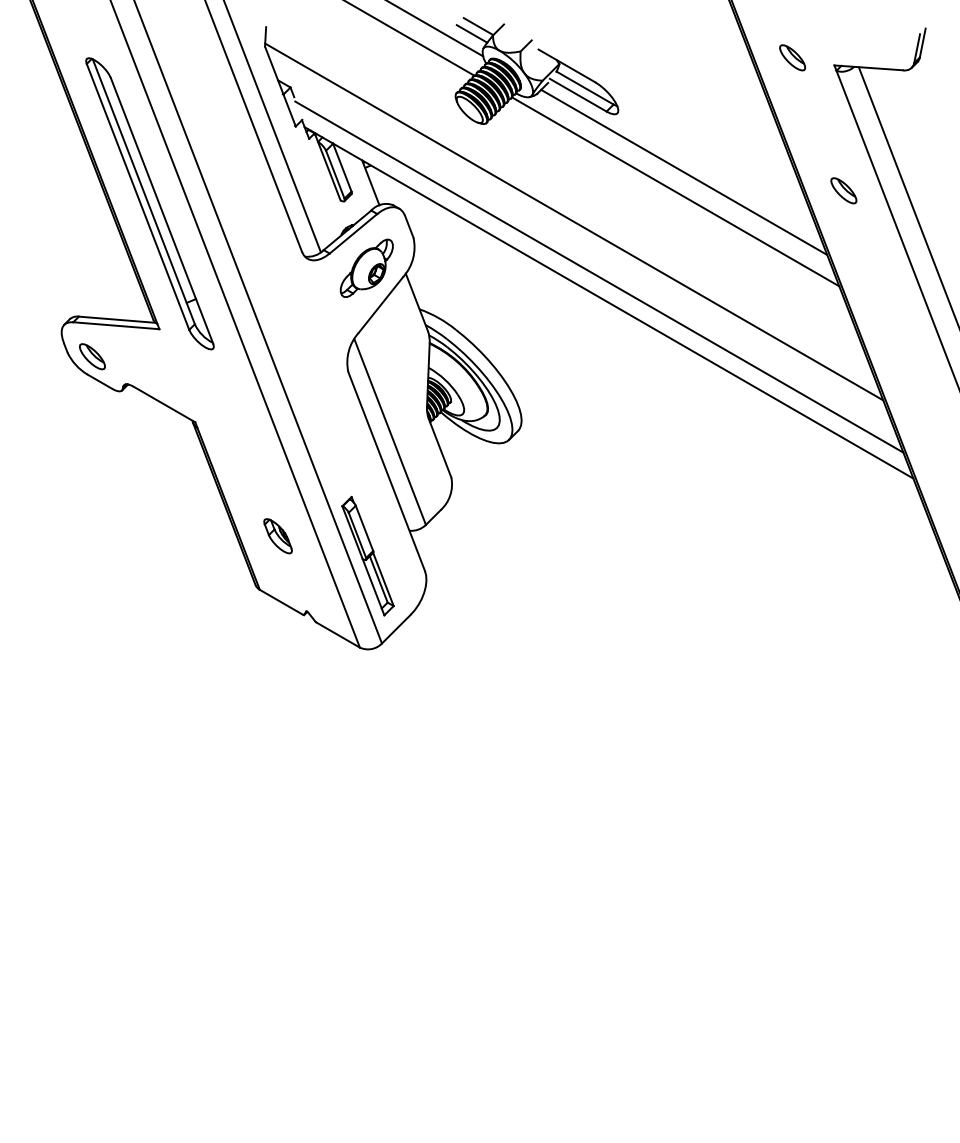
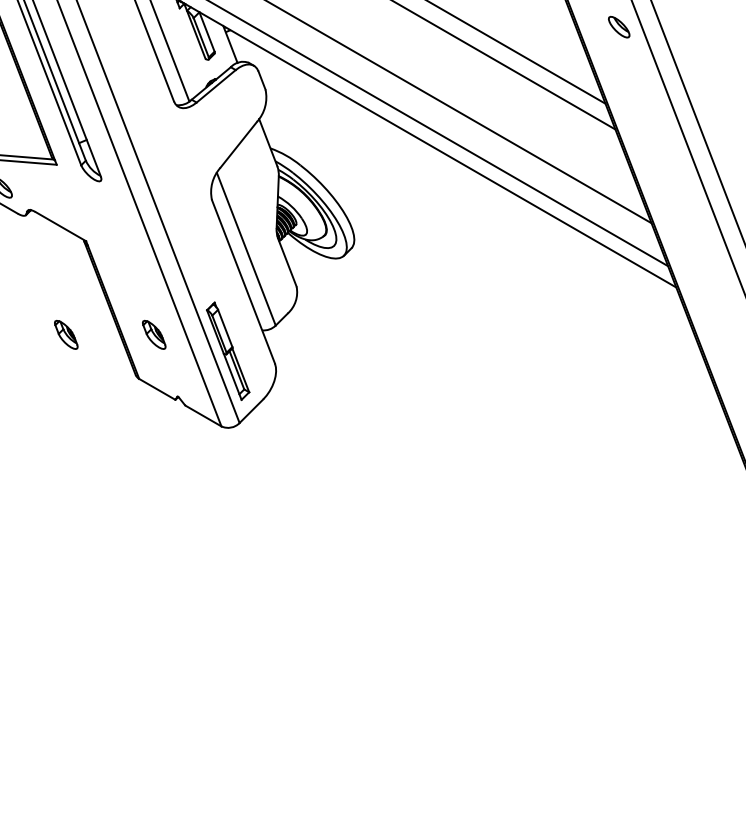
part: (843, 190) -> (618, 26), moved
part: (366, 267) -> (226, 114), removed
part: (170, 536) -> (65, 335), added

